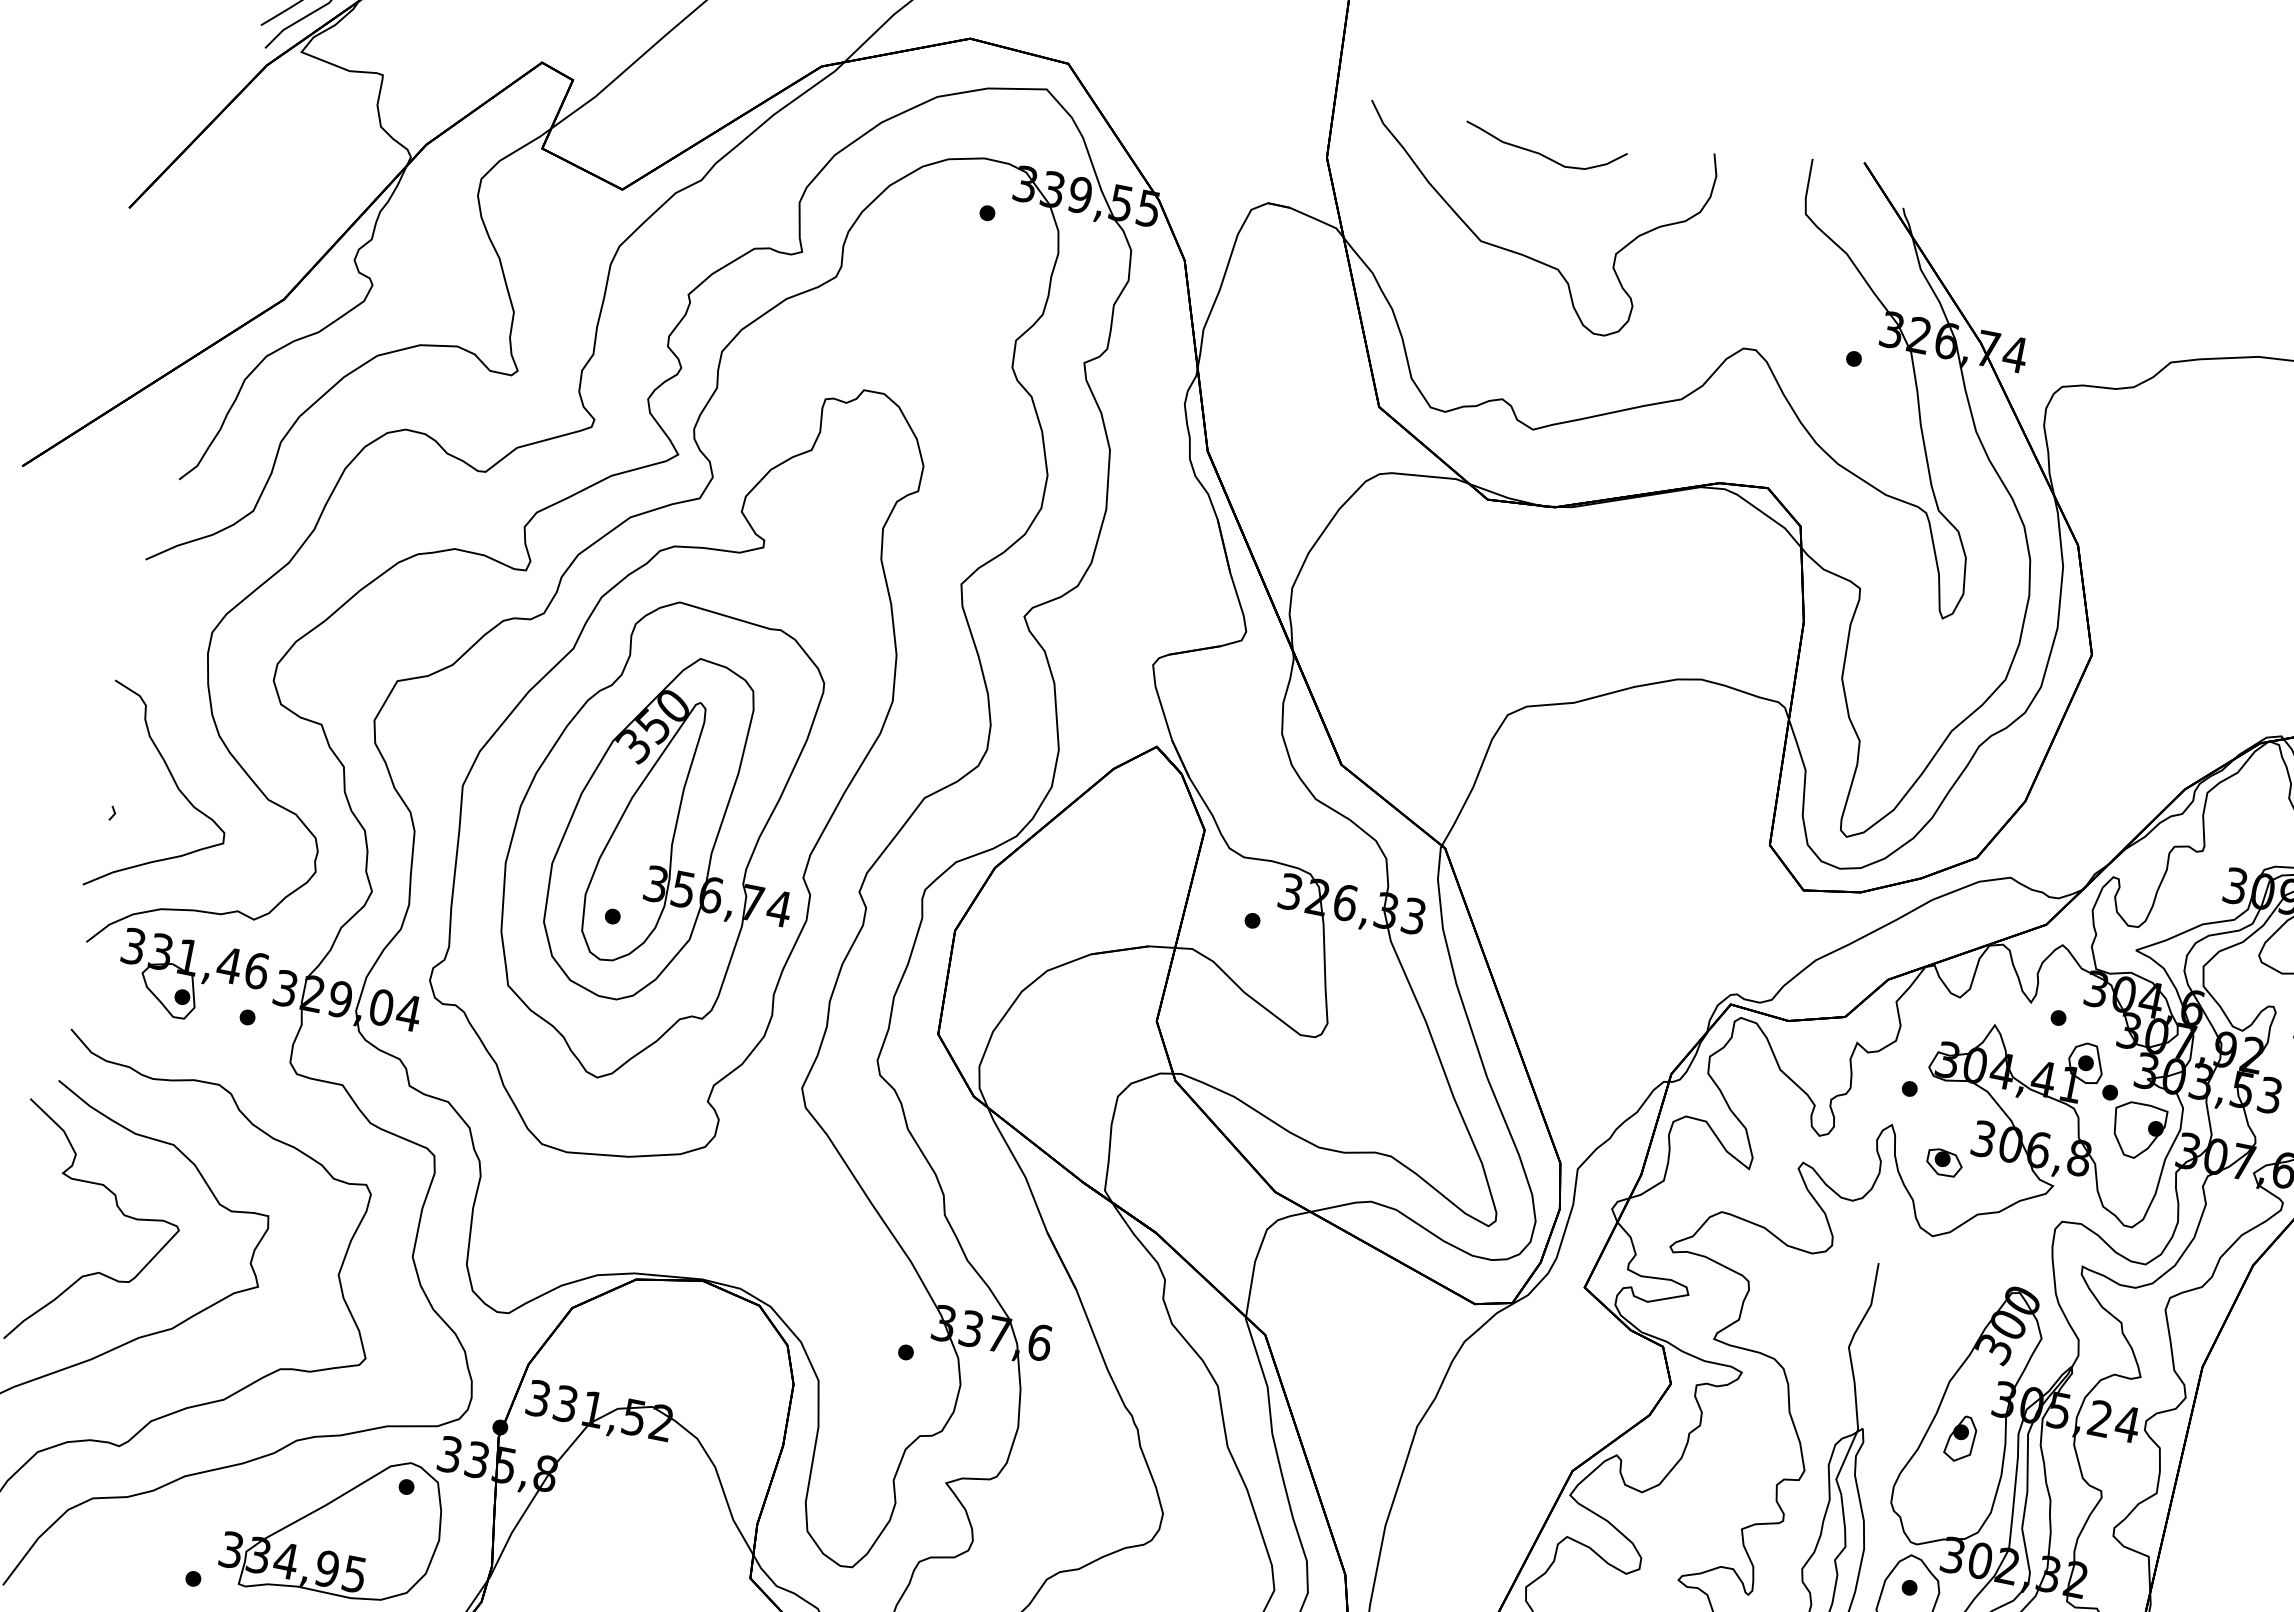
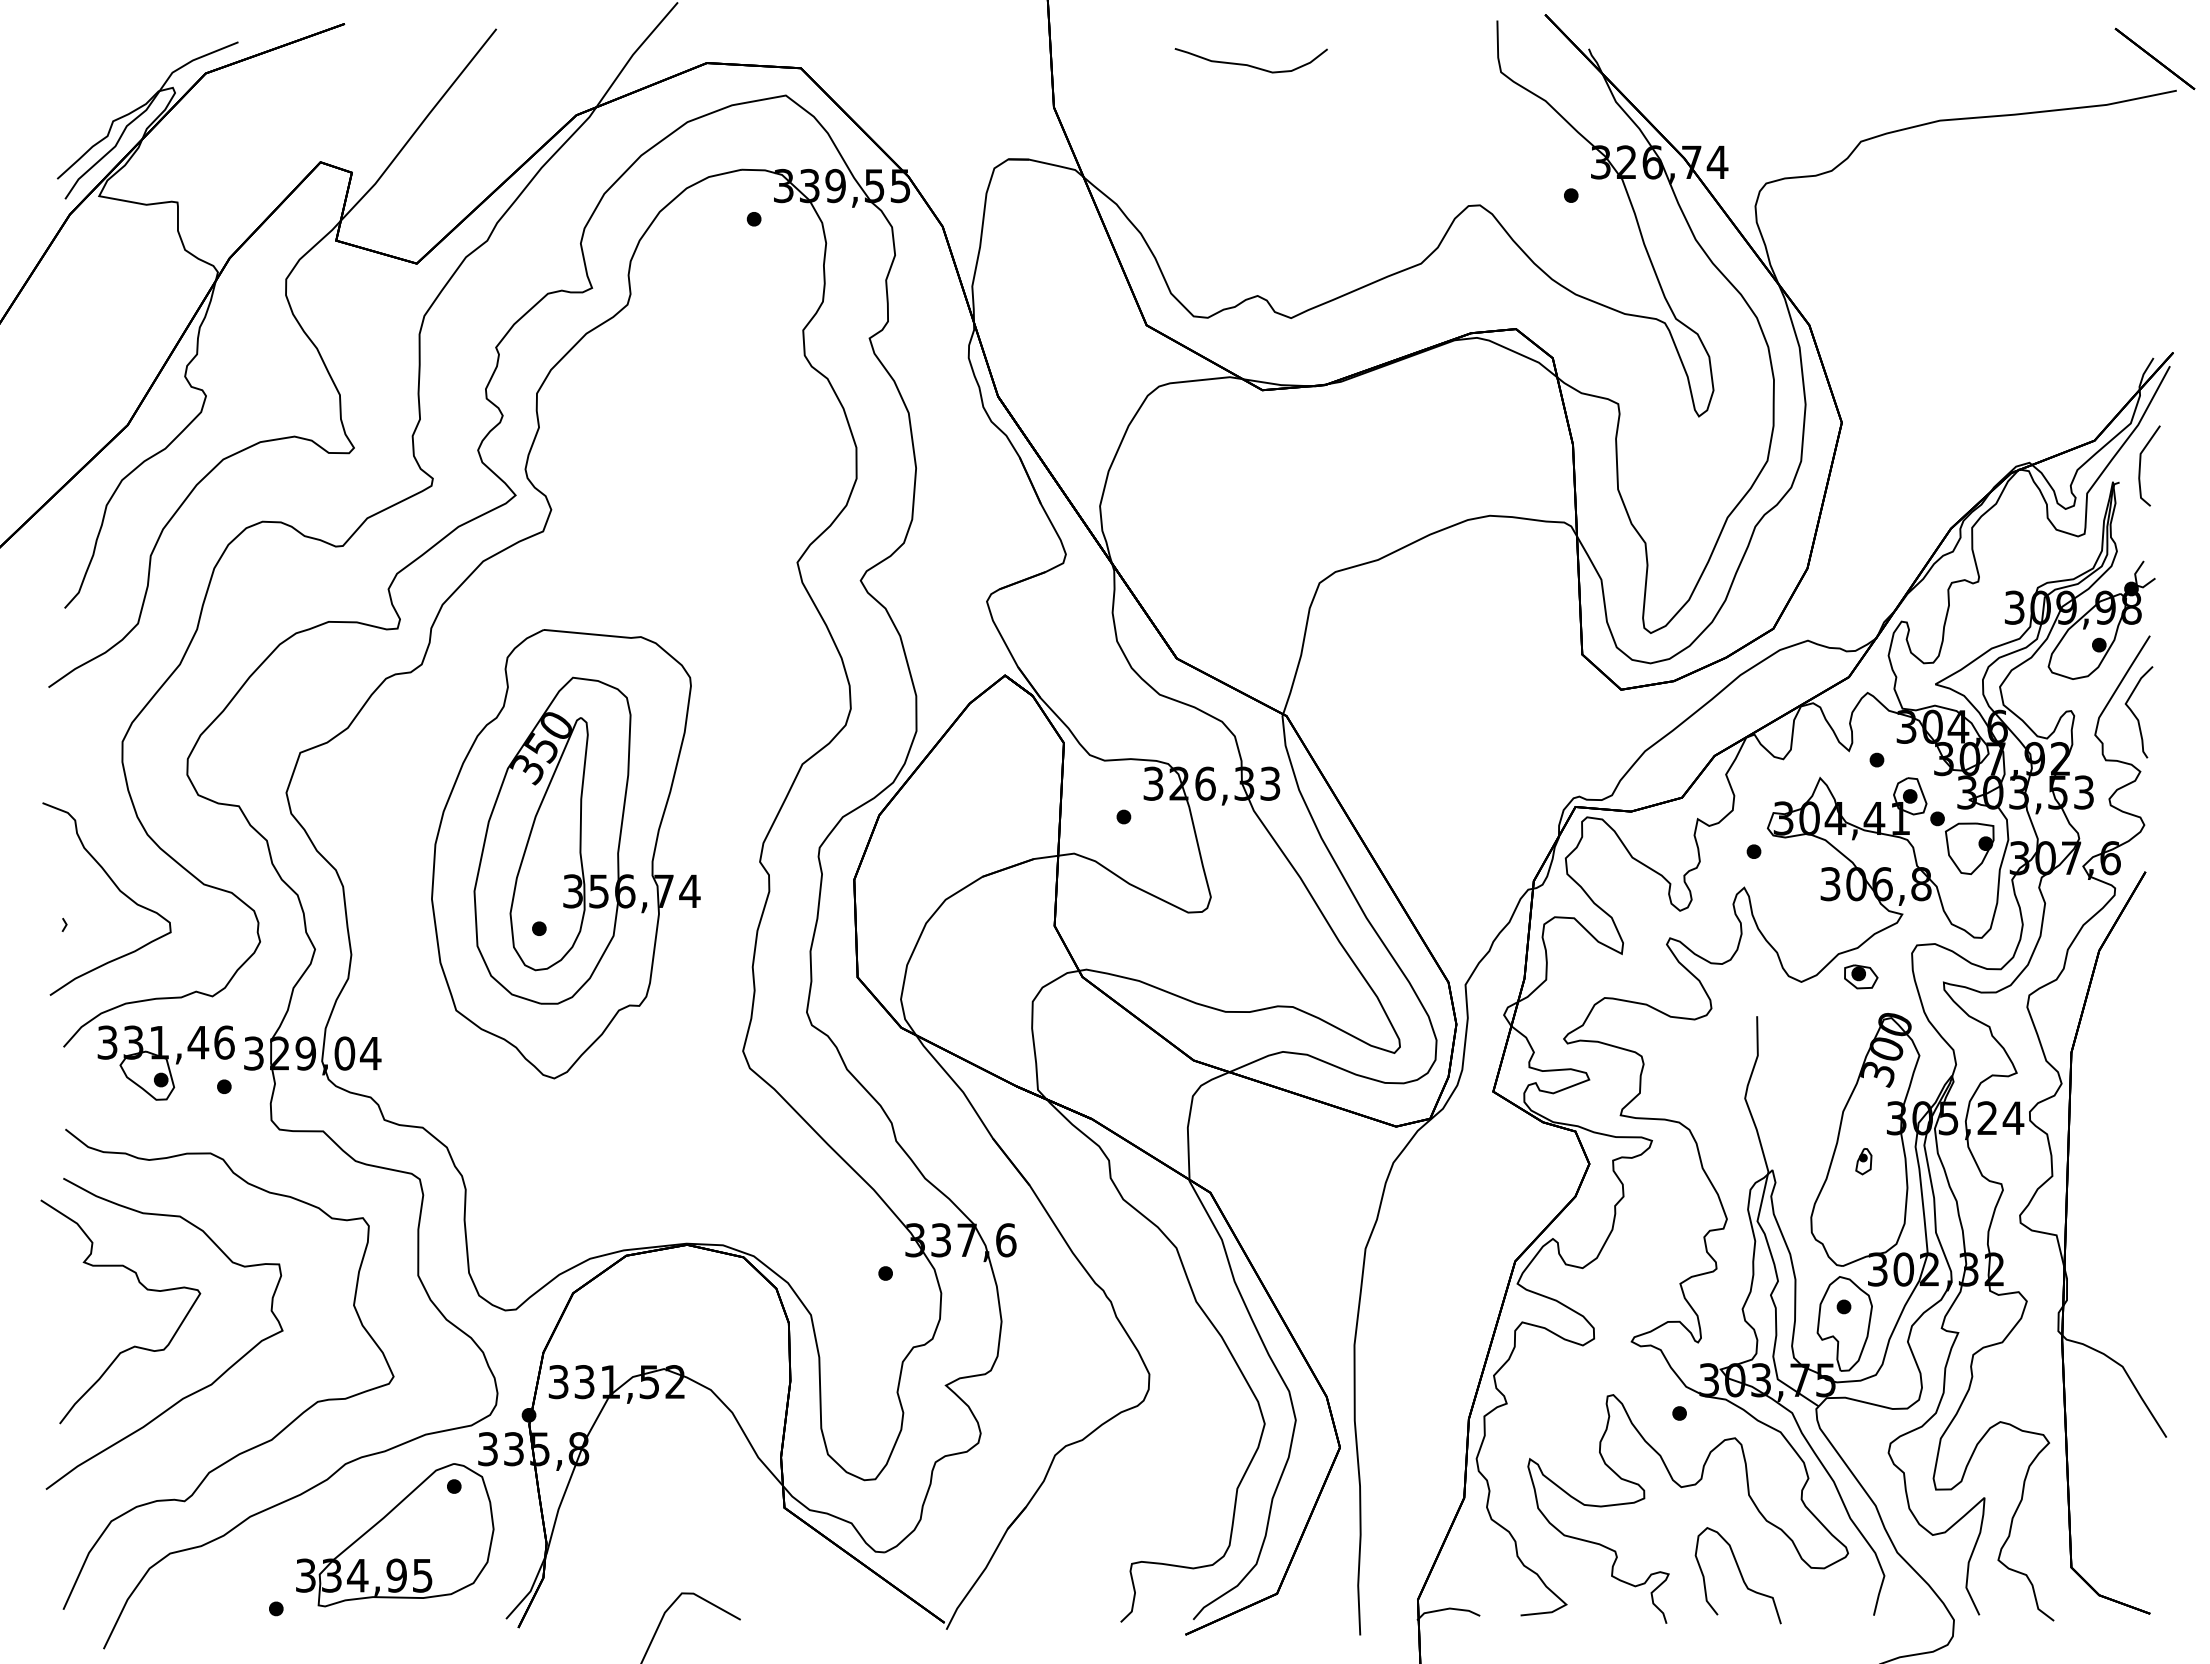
curve: (1516, 251) -> (1243, 158), removed
part: (674, 761) -> (567, 776), removed
part: (1945, 1162) -> (1861, 976), moved
part: (1960, 1438) -> (1863, 1161), size x0.6

